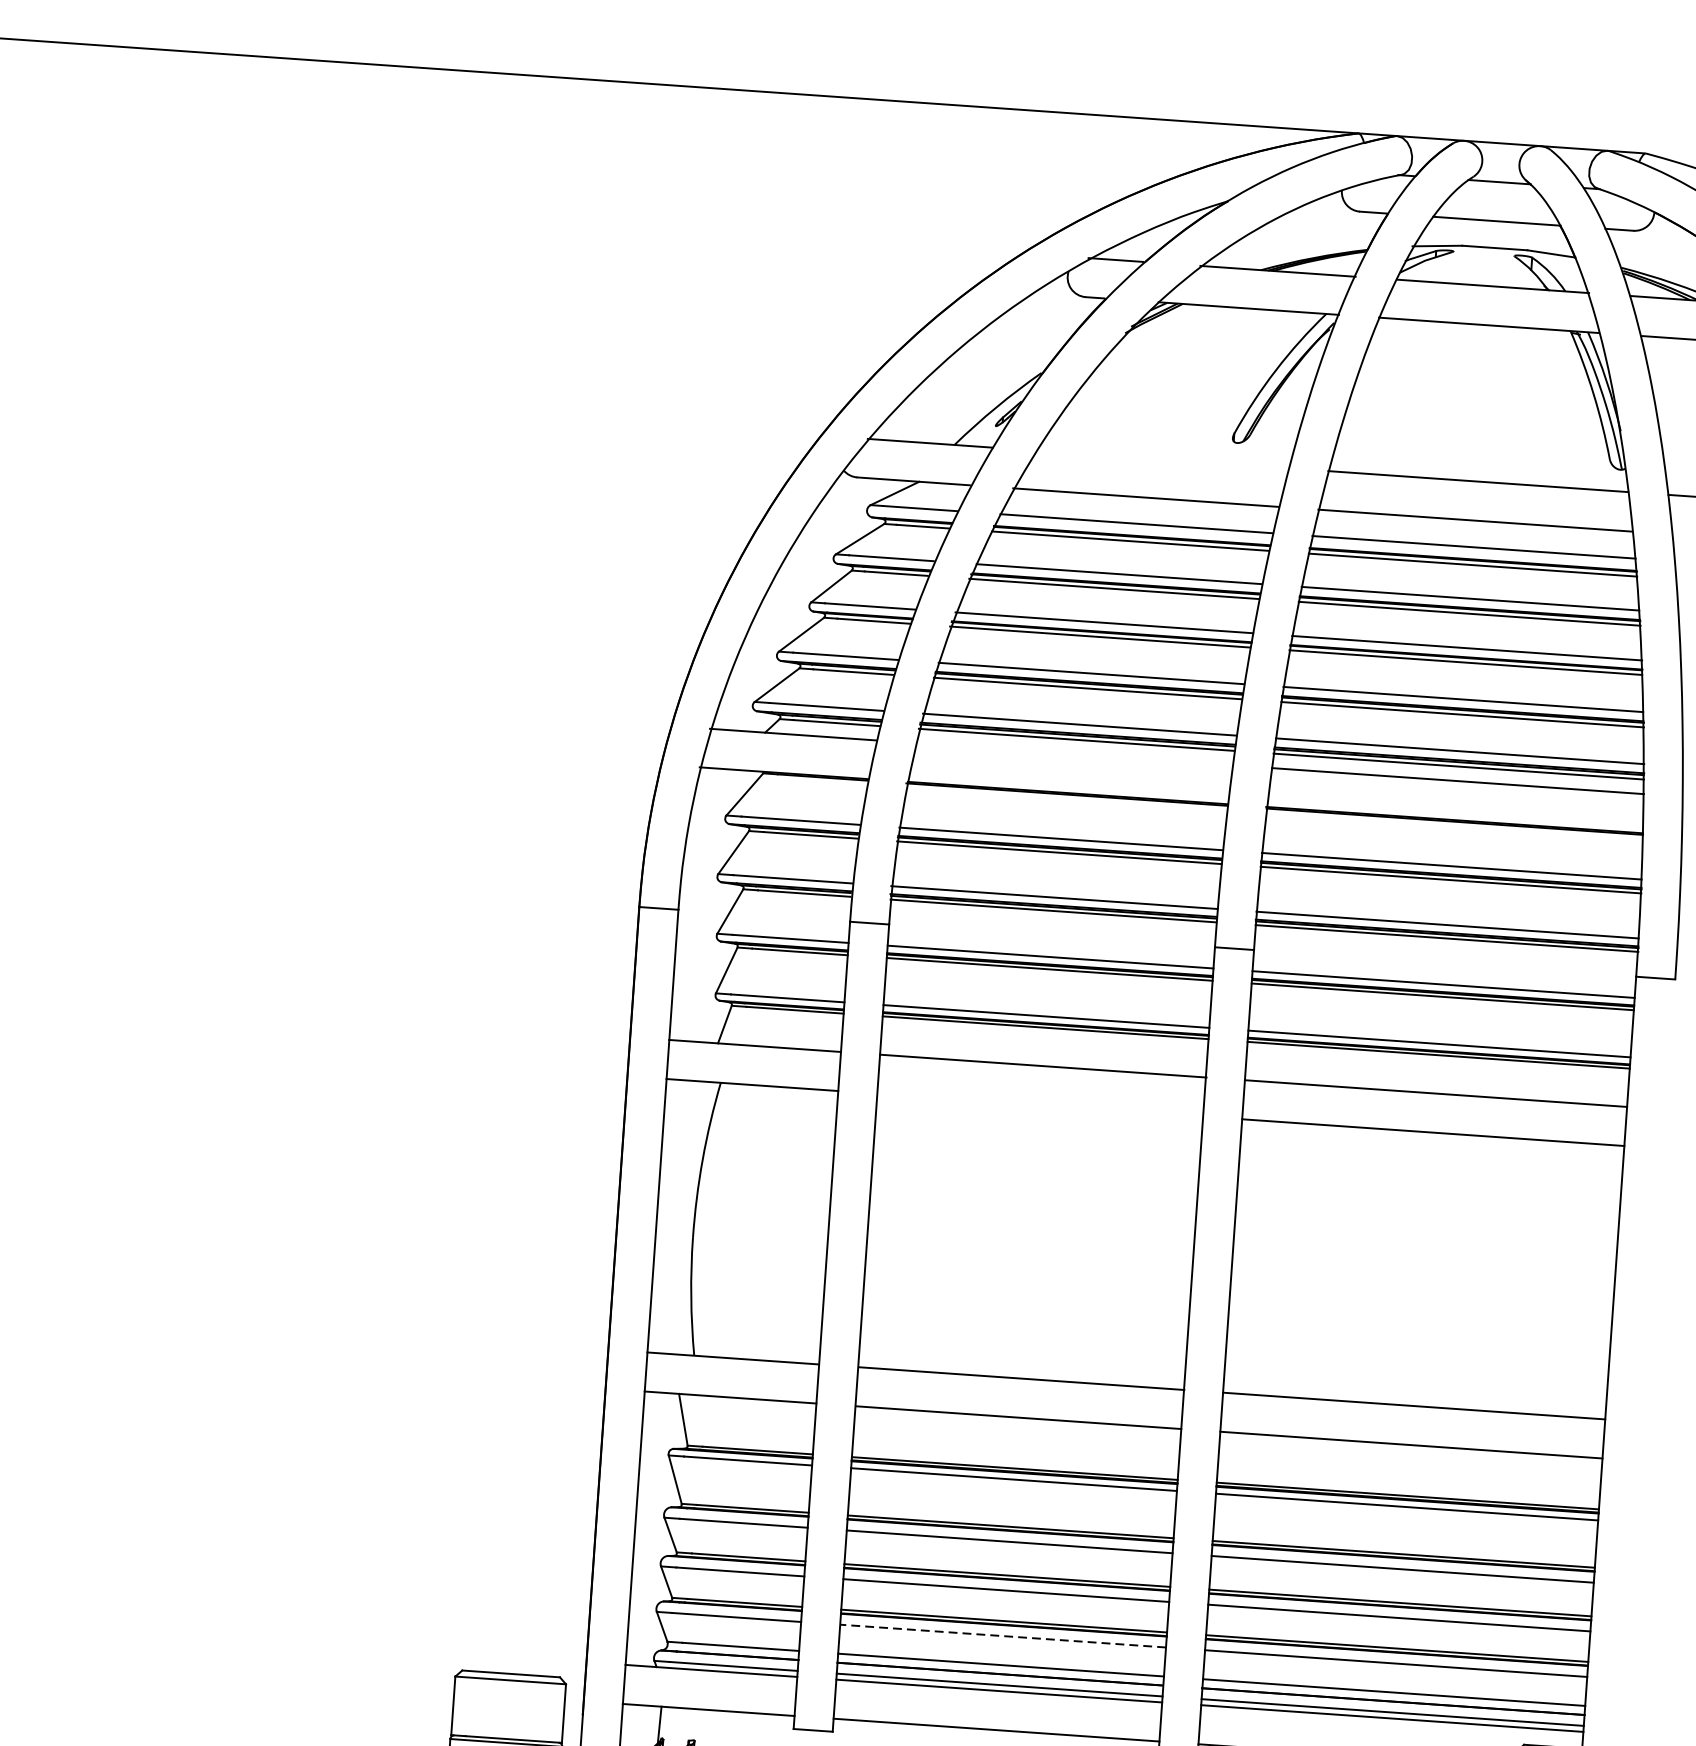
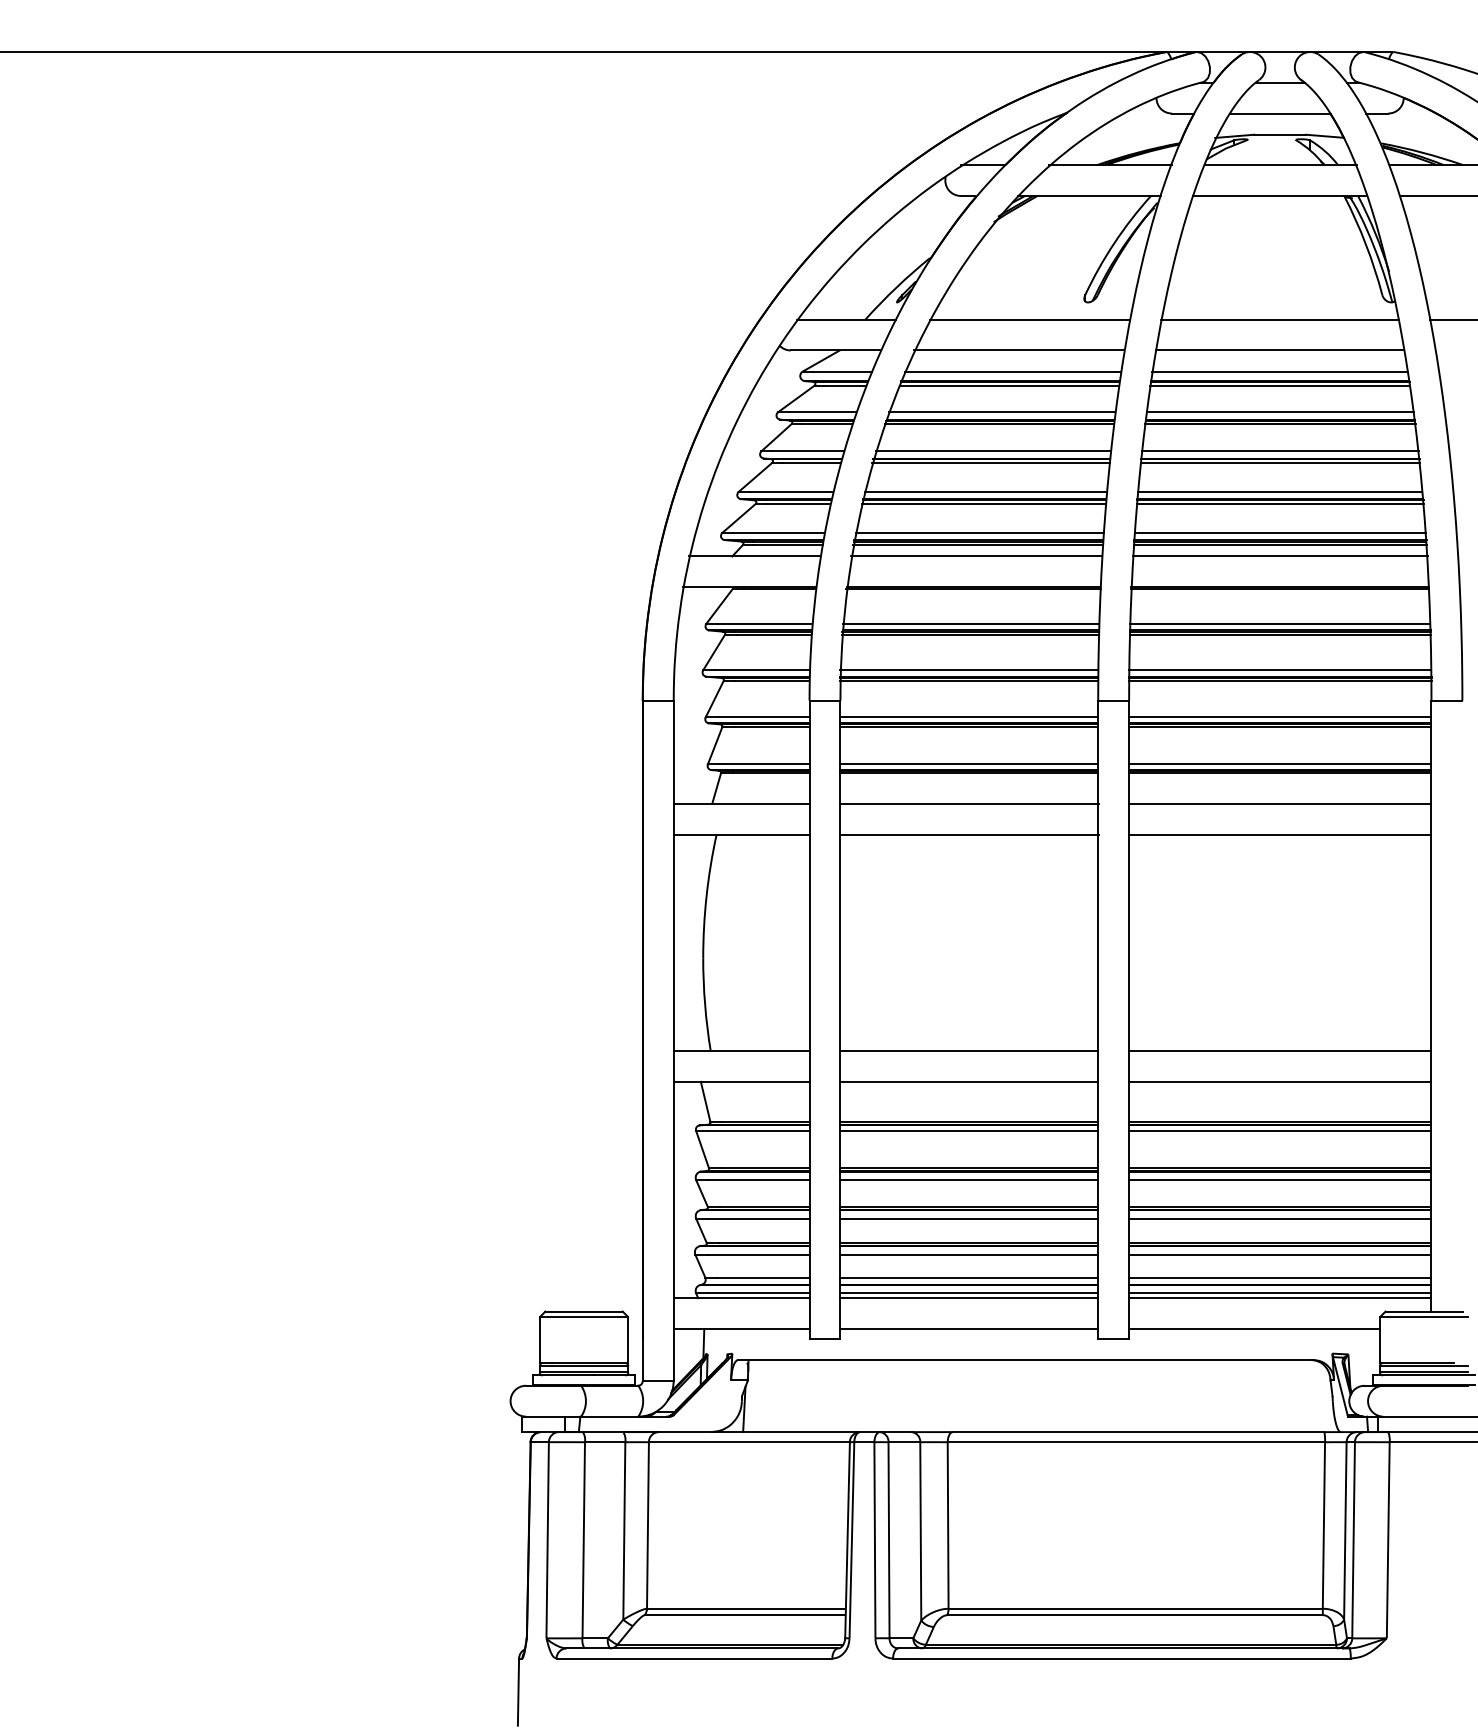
line: (1161, 459) -> (1029, 319), added
line: (1073, 754) -> (976, 556), added
line: (1040, 1105) -> (969, 834), added
line: (1003, 1635) -> (969, 1254), dashed -> solid

